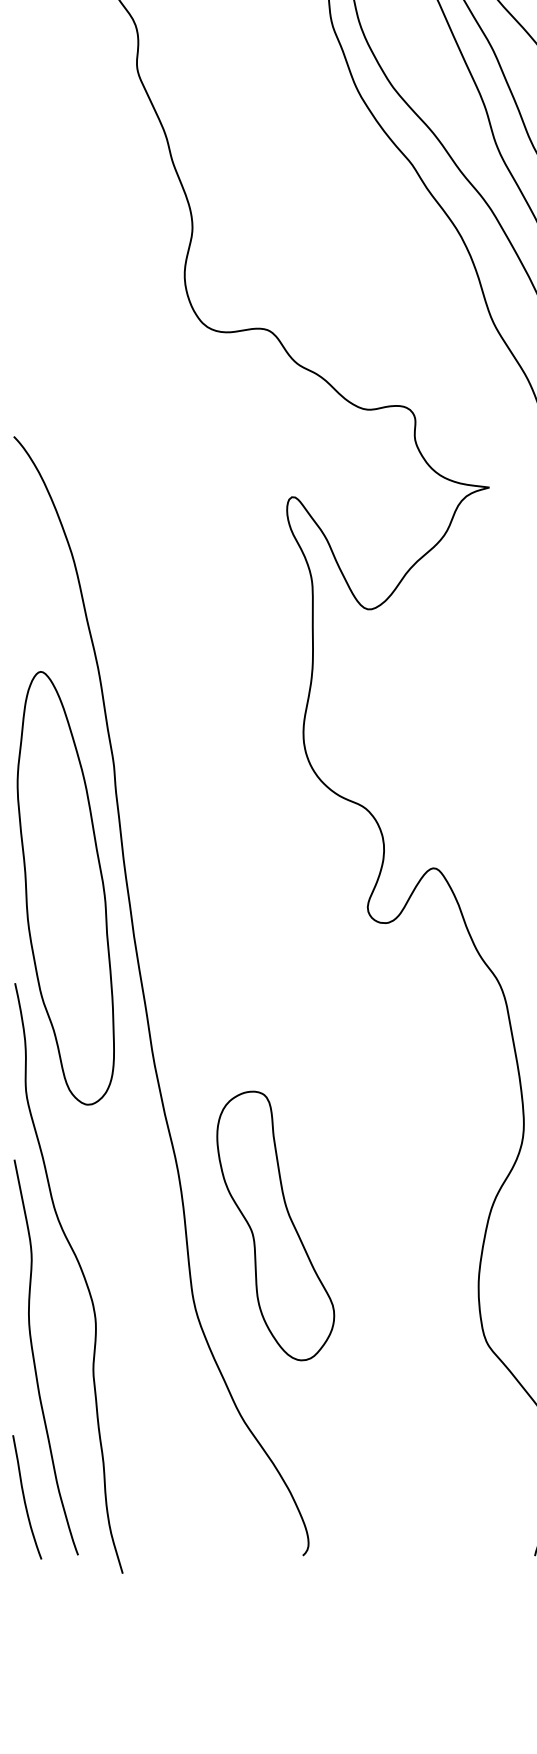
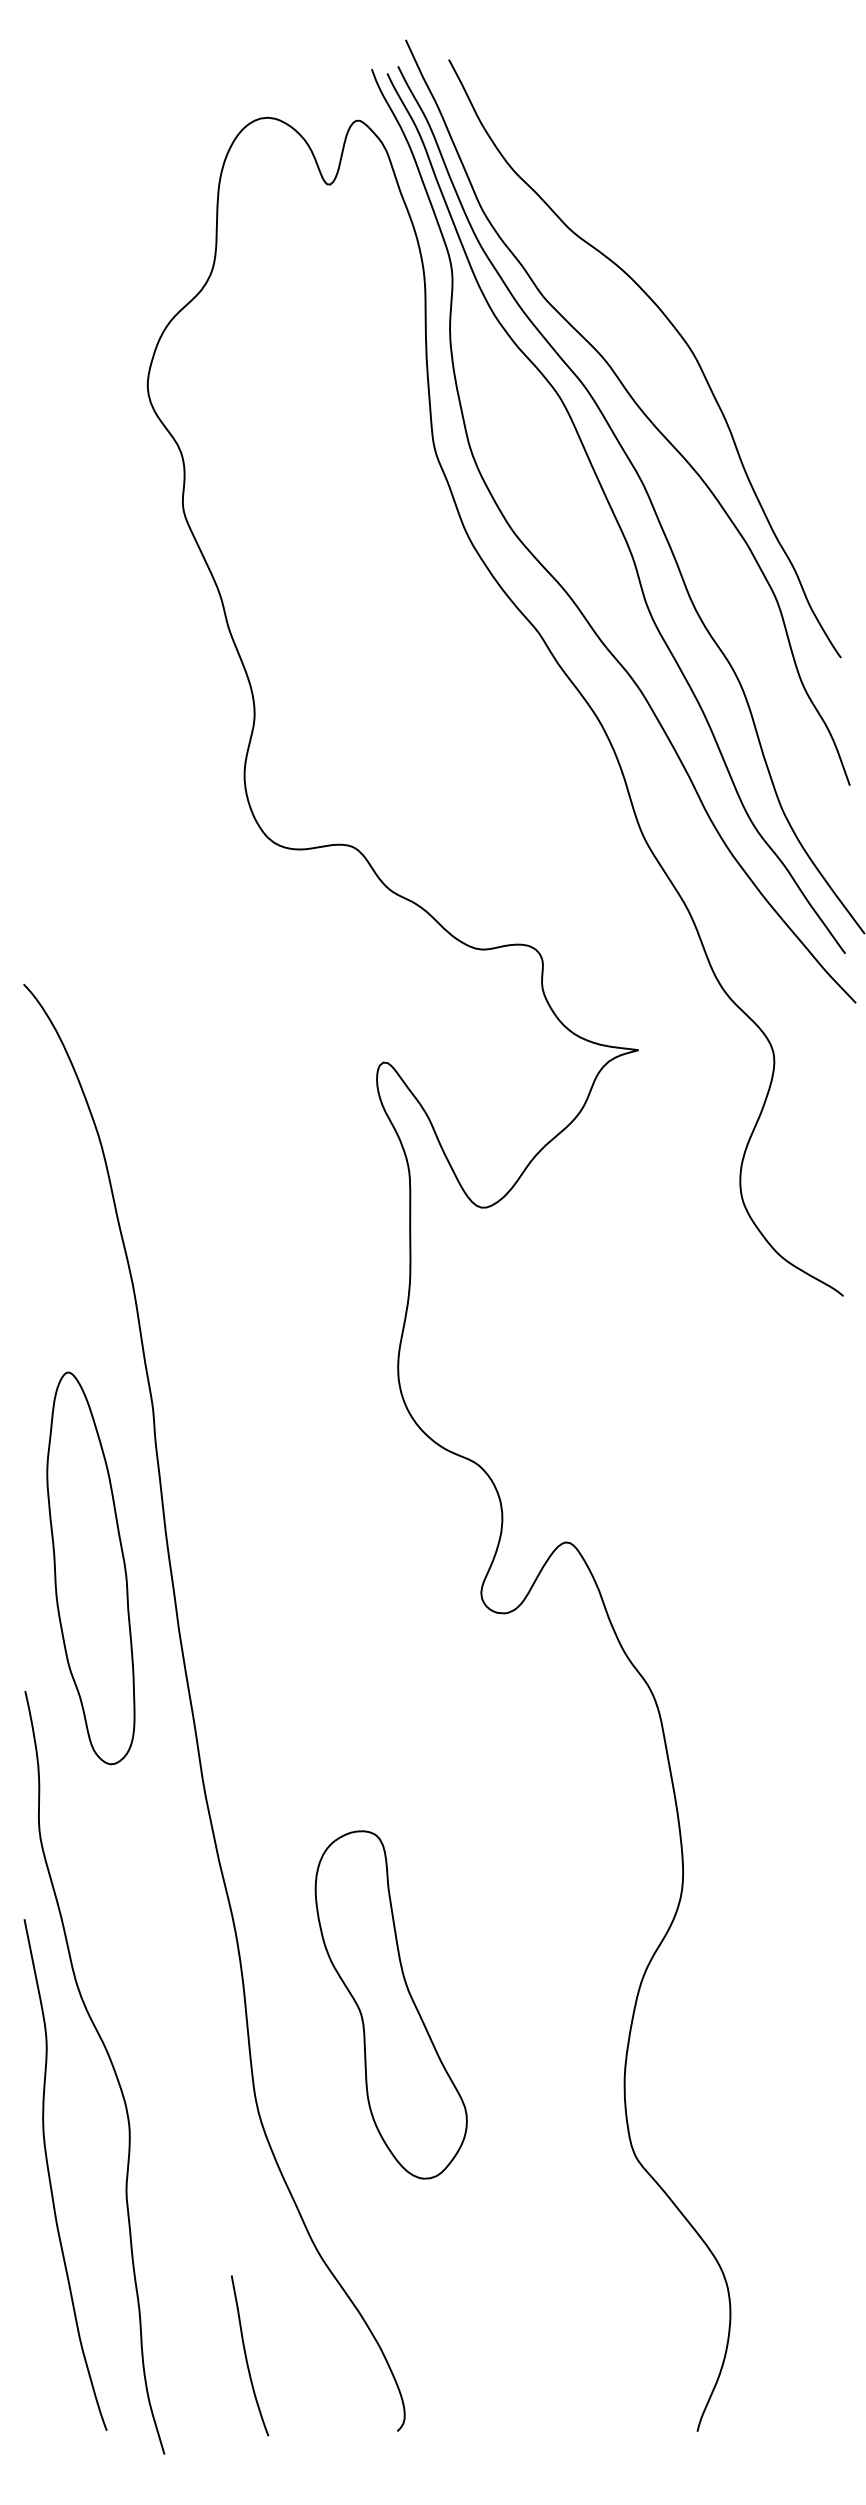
part: (65, 888) -> (90, 1568), size x0.7
part: (275, 1225) -> (390, 2004), moved
curve: (24, 1497) -> (246, 2355), moved

